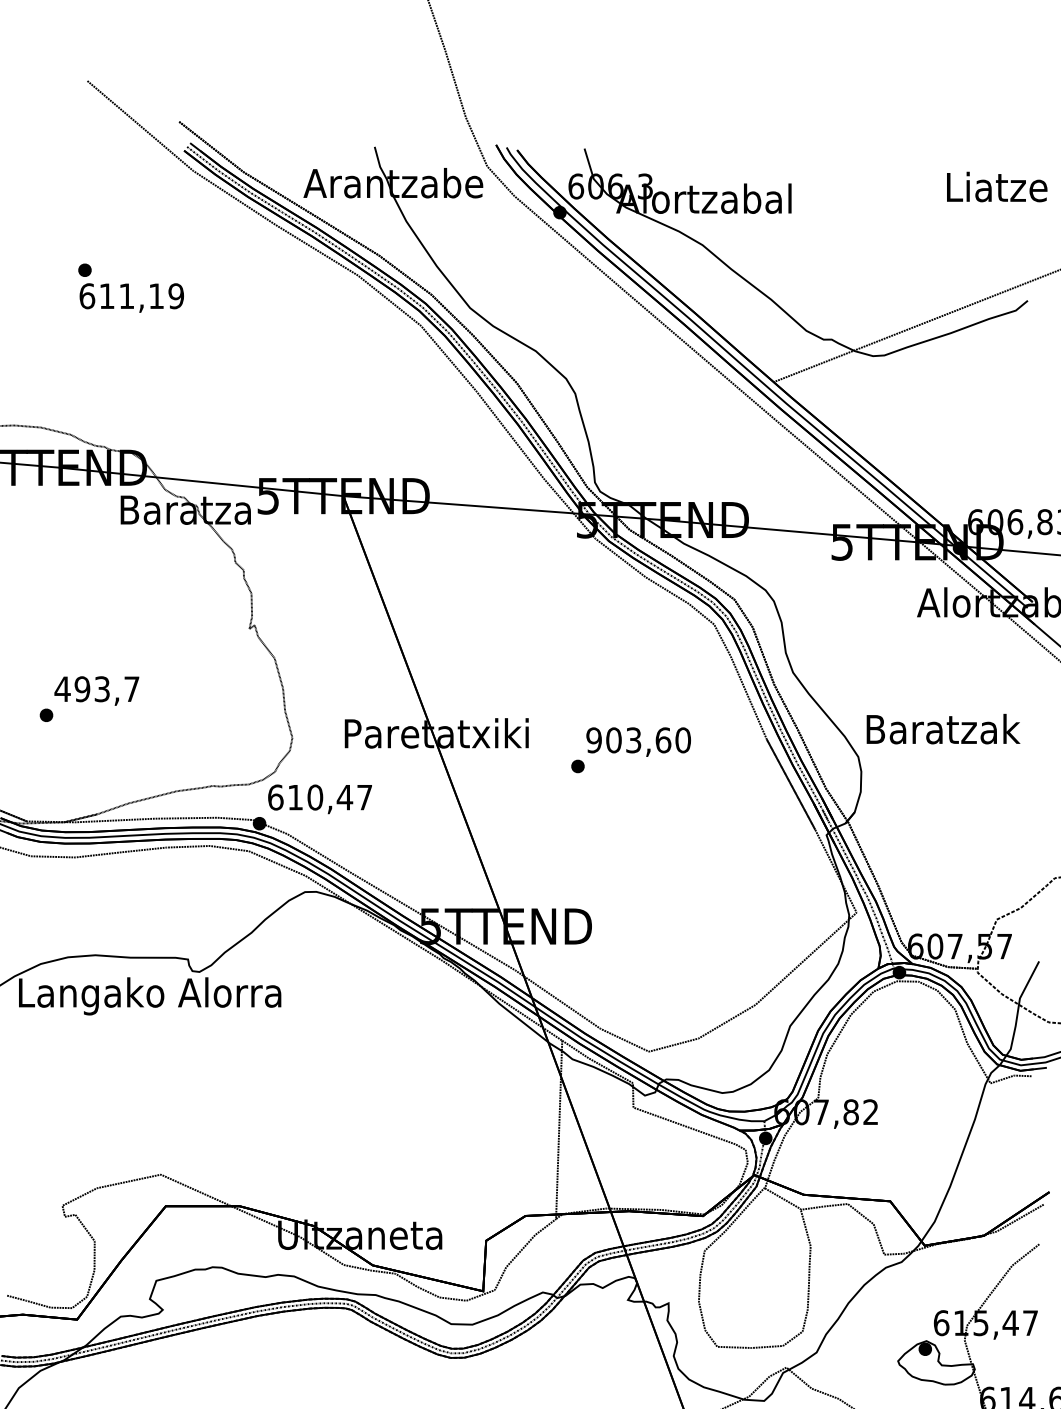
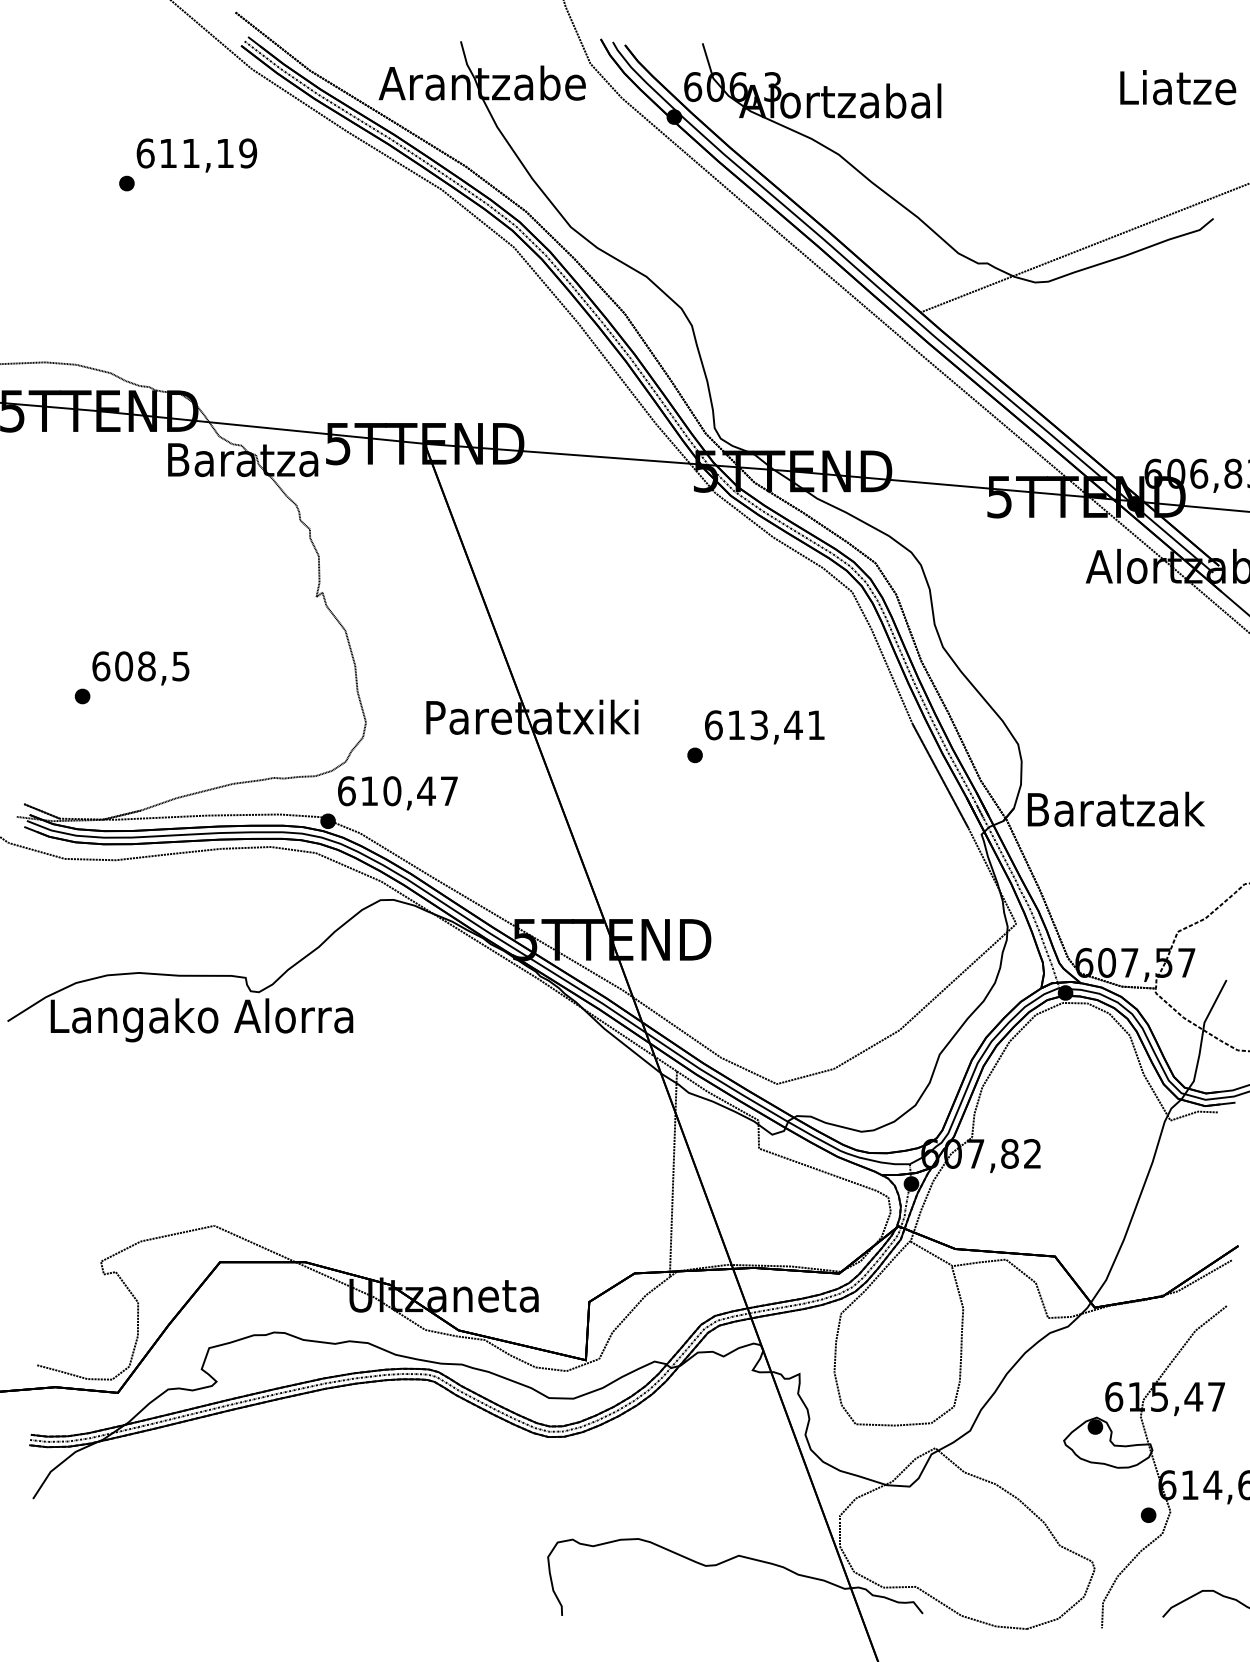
text: (131, 298) -> (196, 155), moved
text: (96, 689) -> (140, 666), 493,7 -> 608,5
text: (942, 728) -> (1115, 808), moved
text: (638, 740) -> (764, 725), 903,60 -> 613,41

